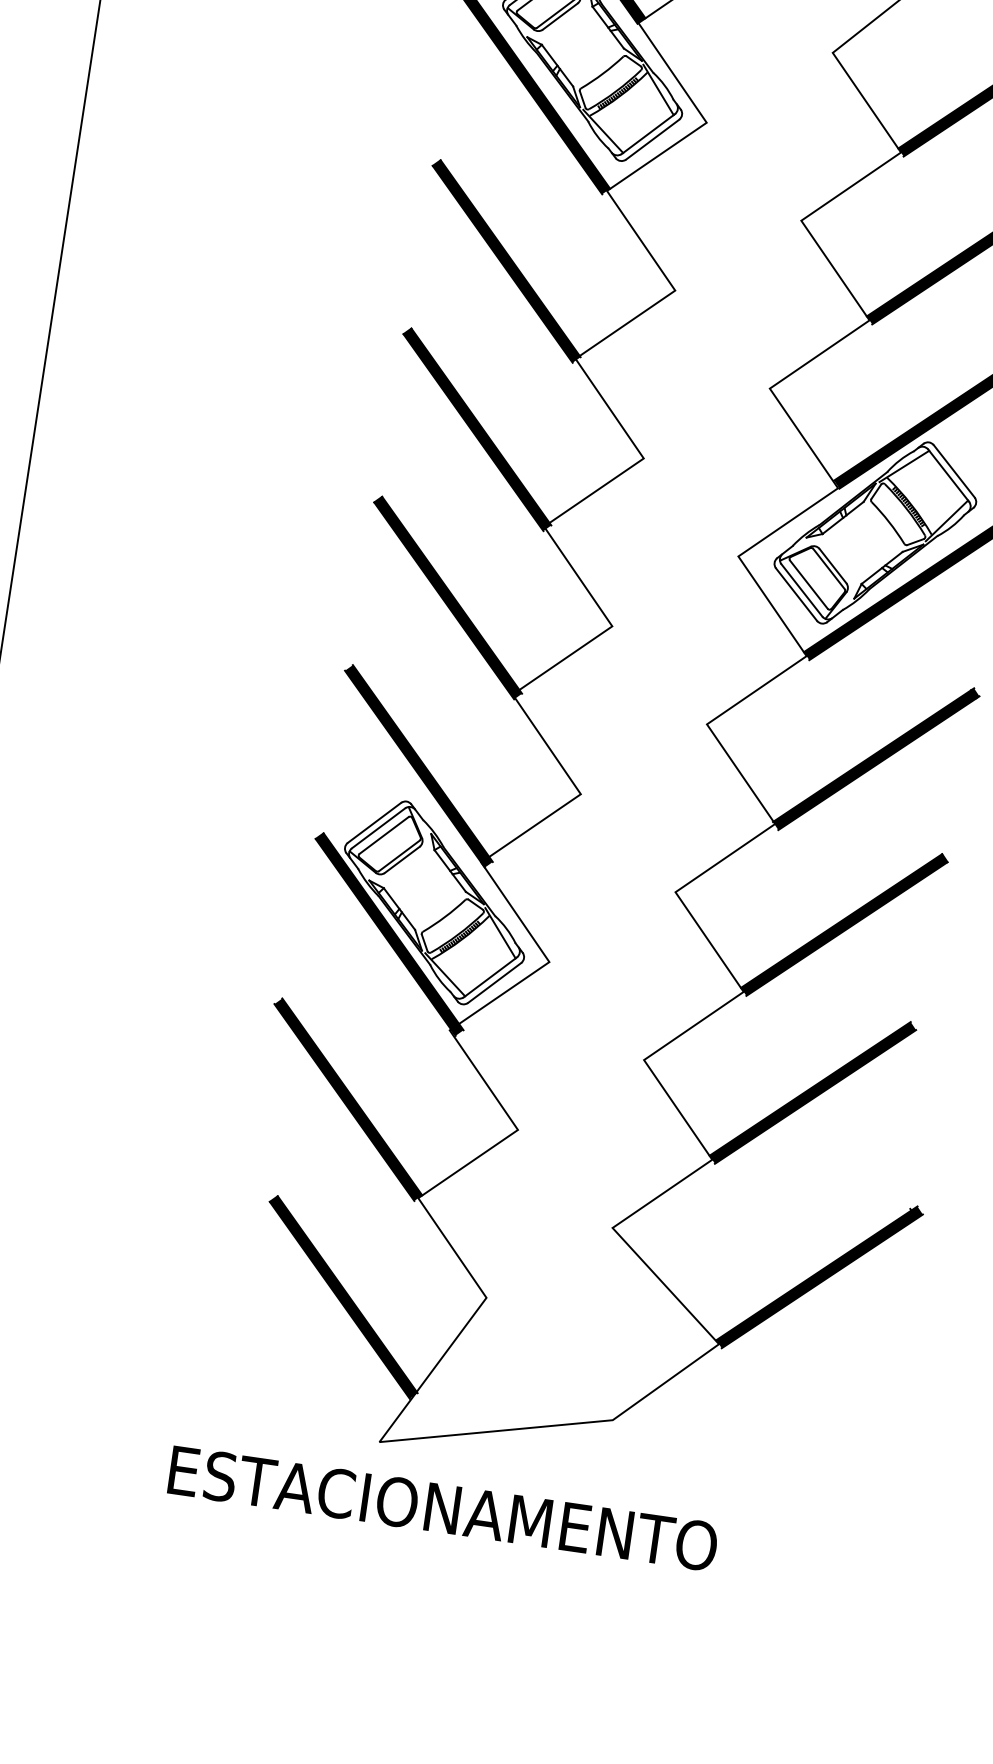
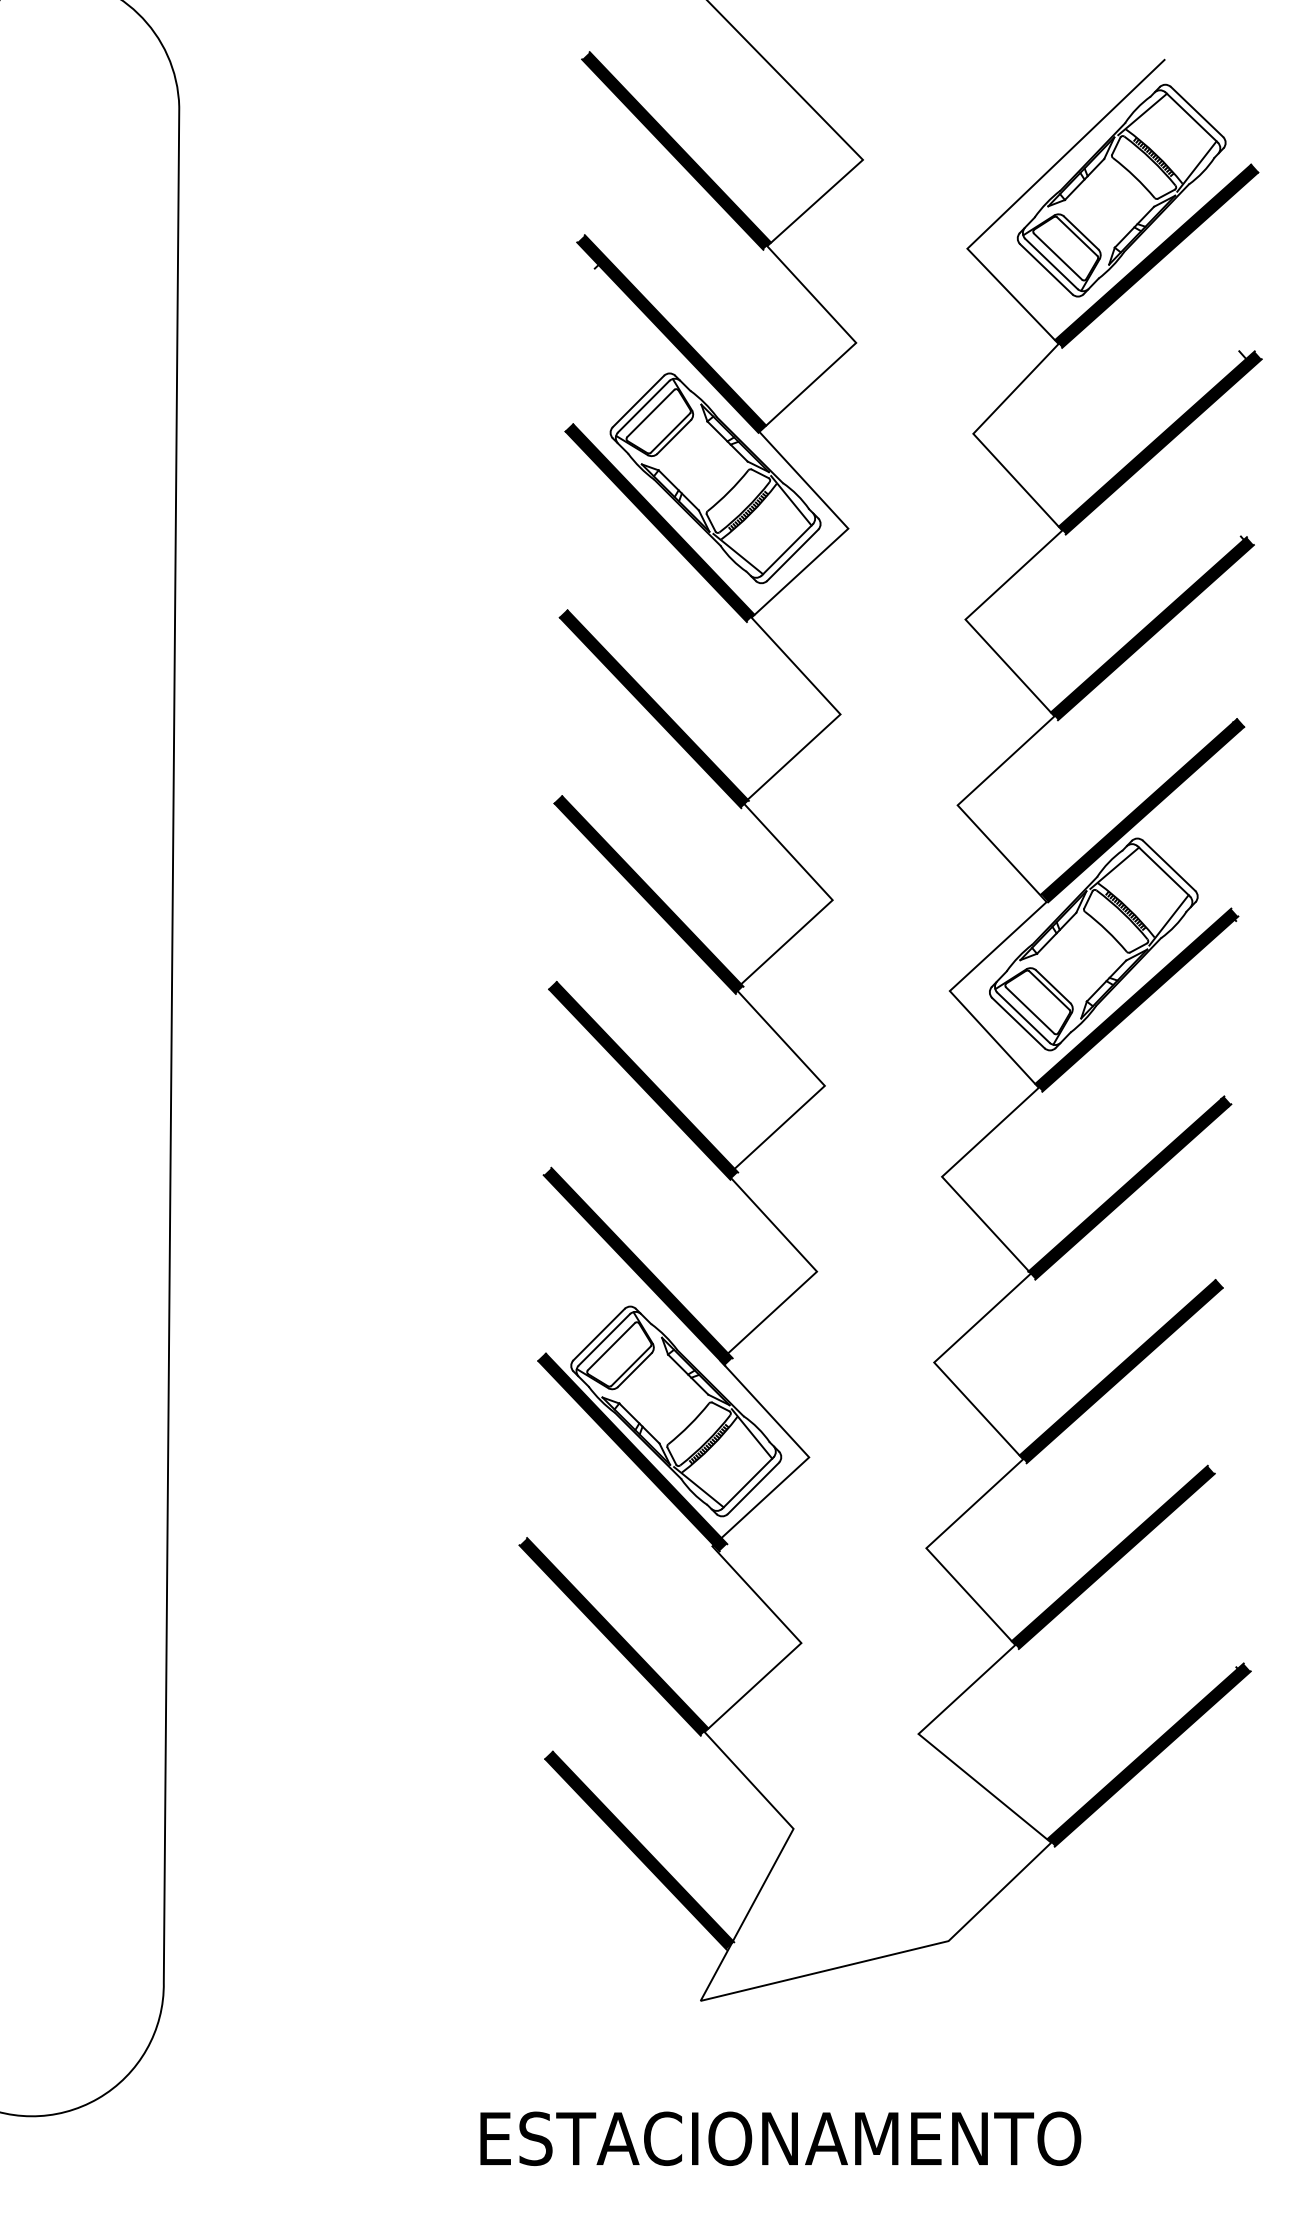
text: (443, 1508) -> (780, 2138), moved

